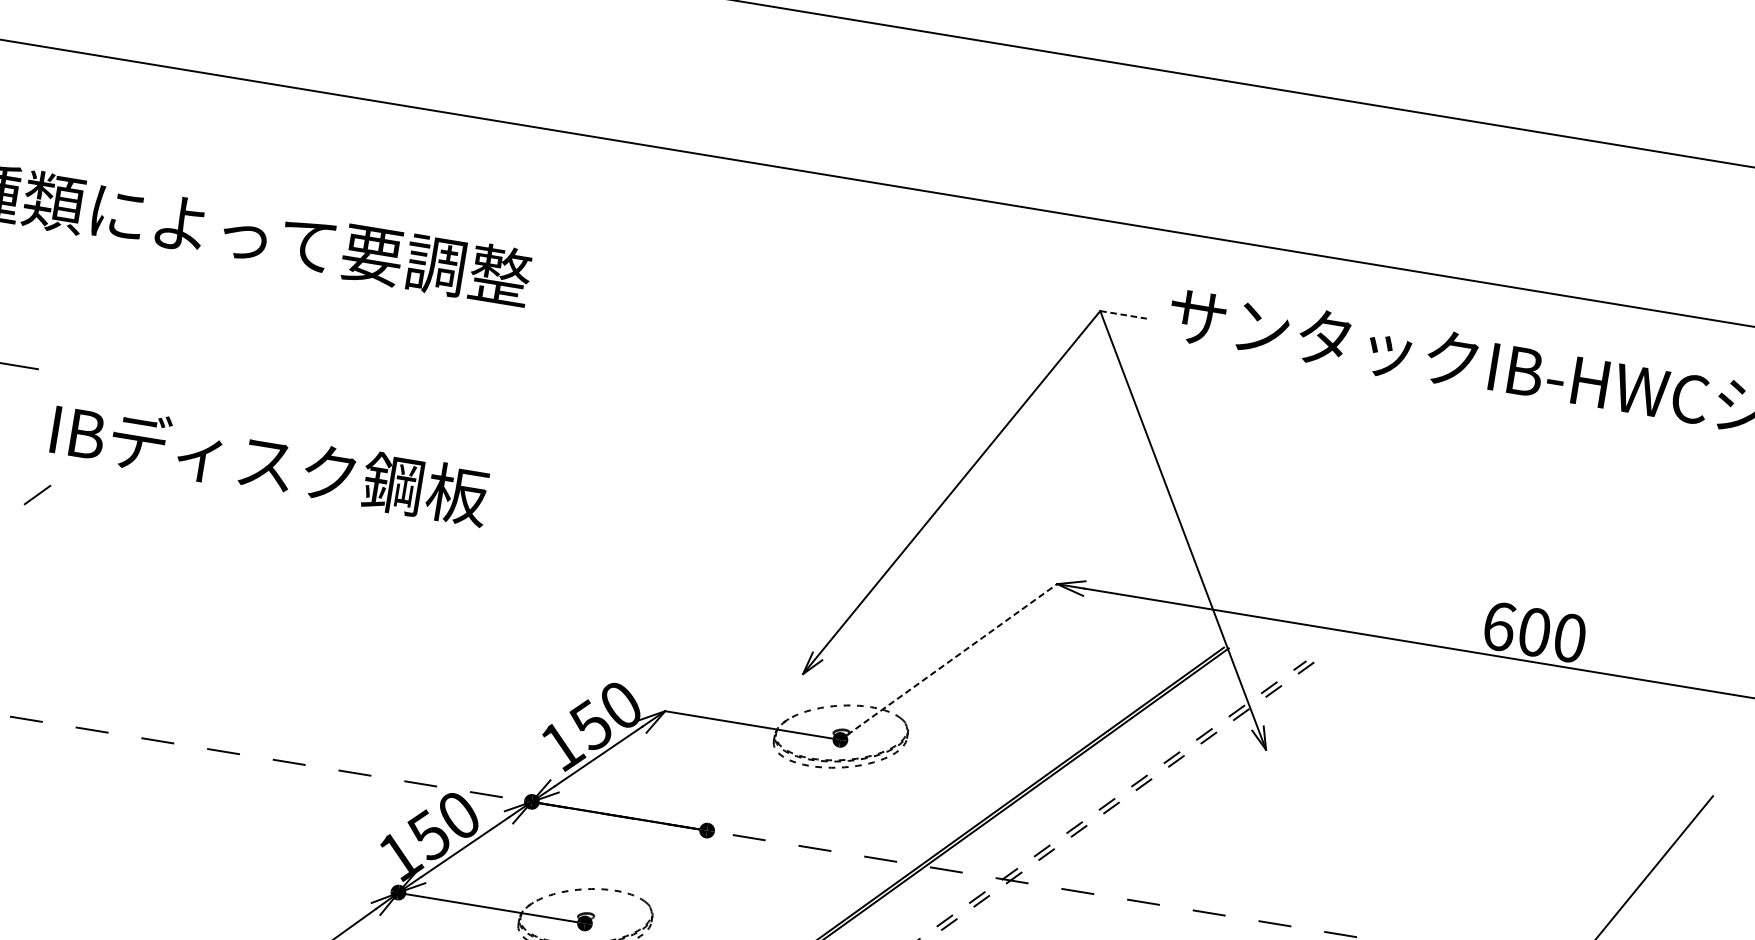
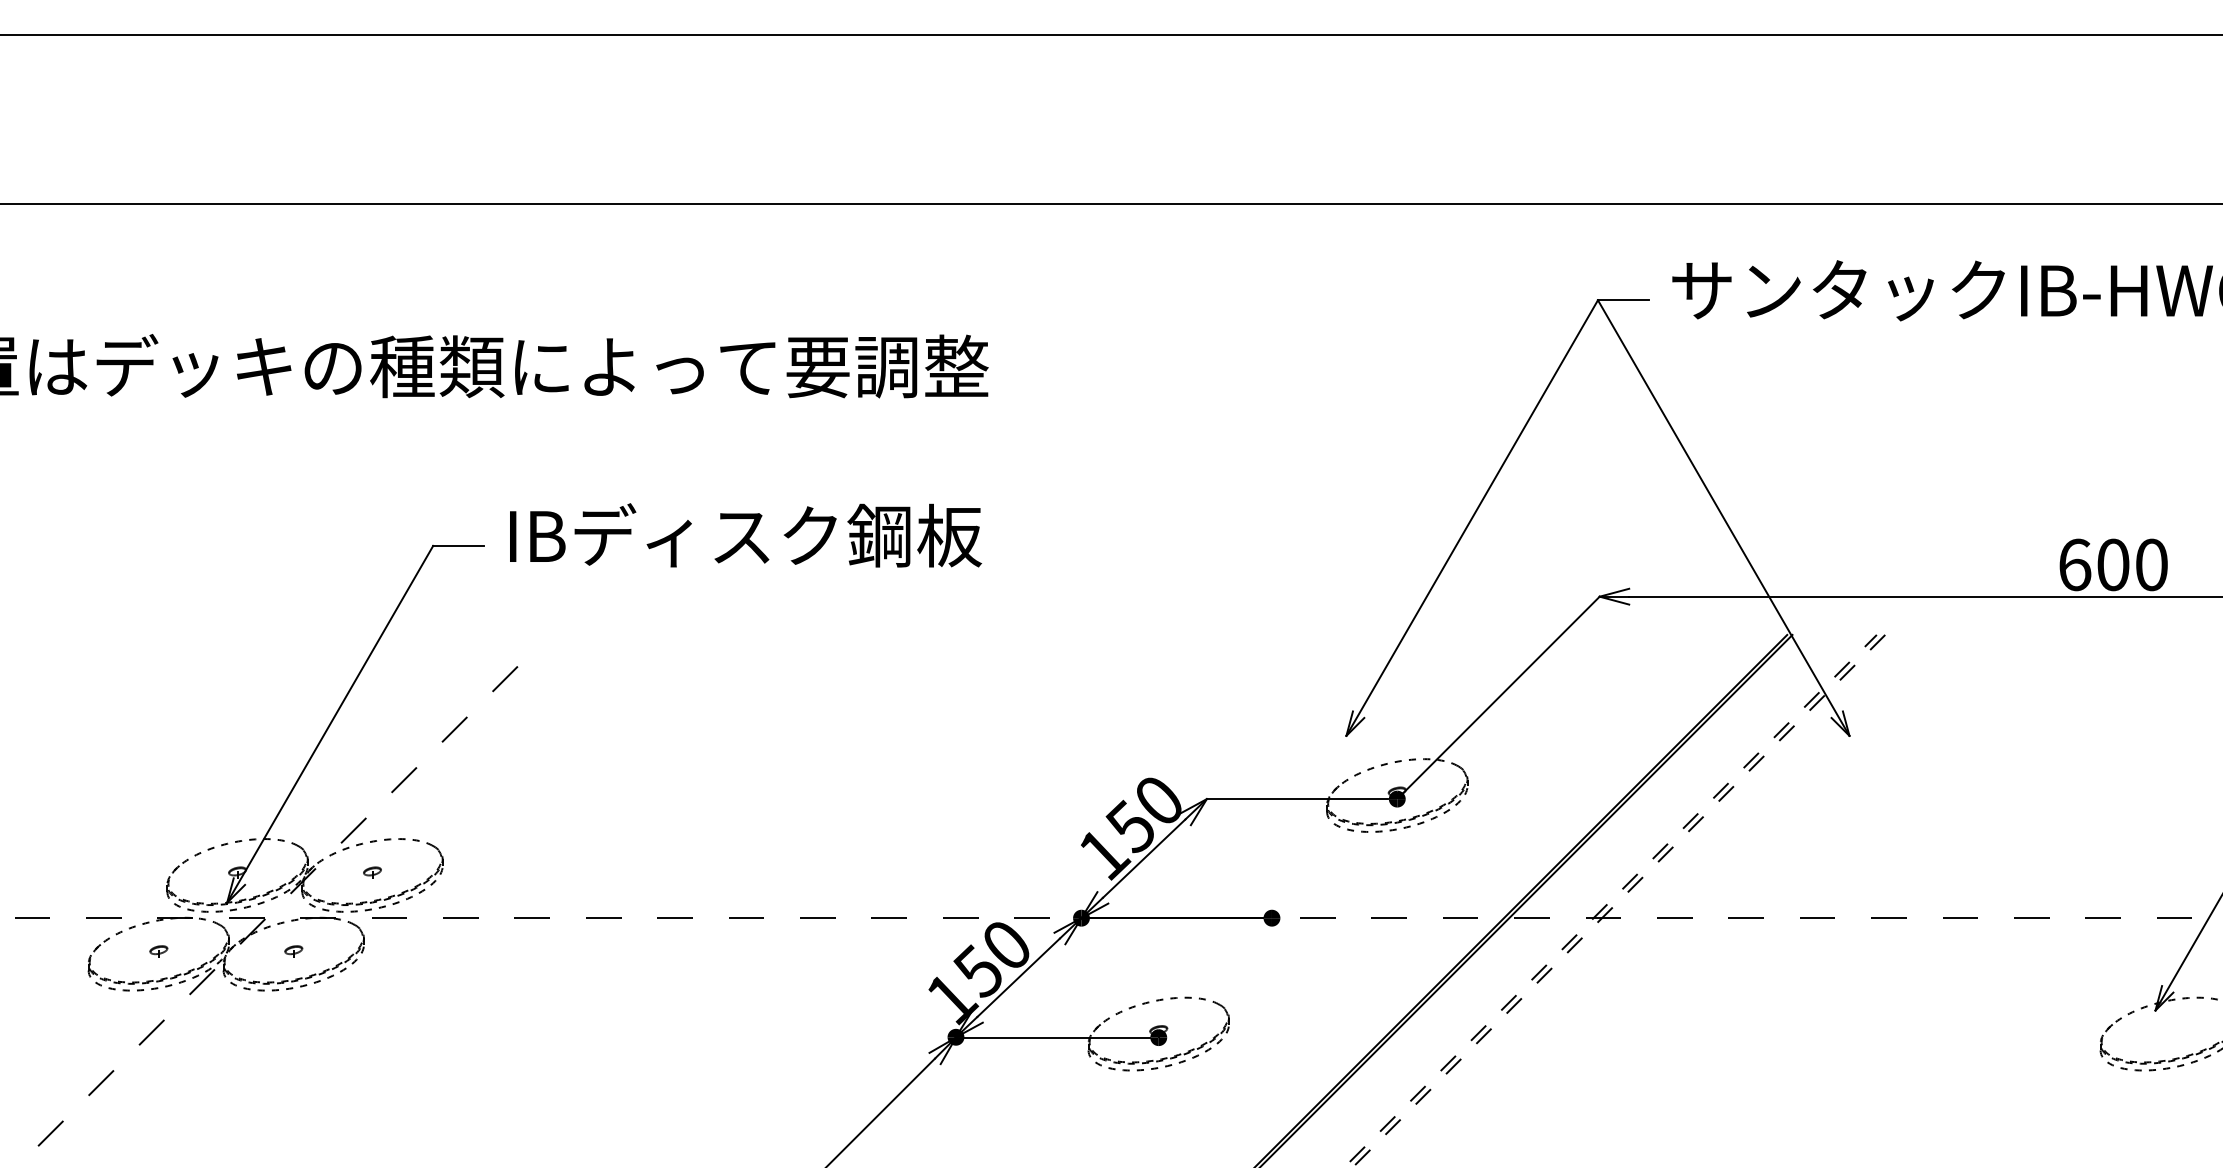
line: (1123, 315) -> (1623, 300), dashed -> solid
text: (270, 463) -> (746, 535), moved
line: (952, 659) -> (1501, 694), dashed -> solid

